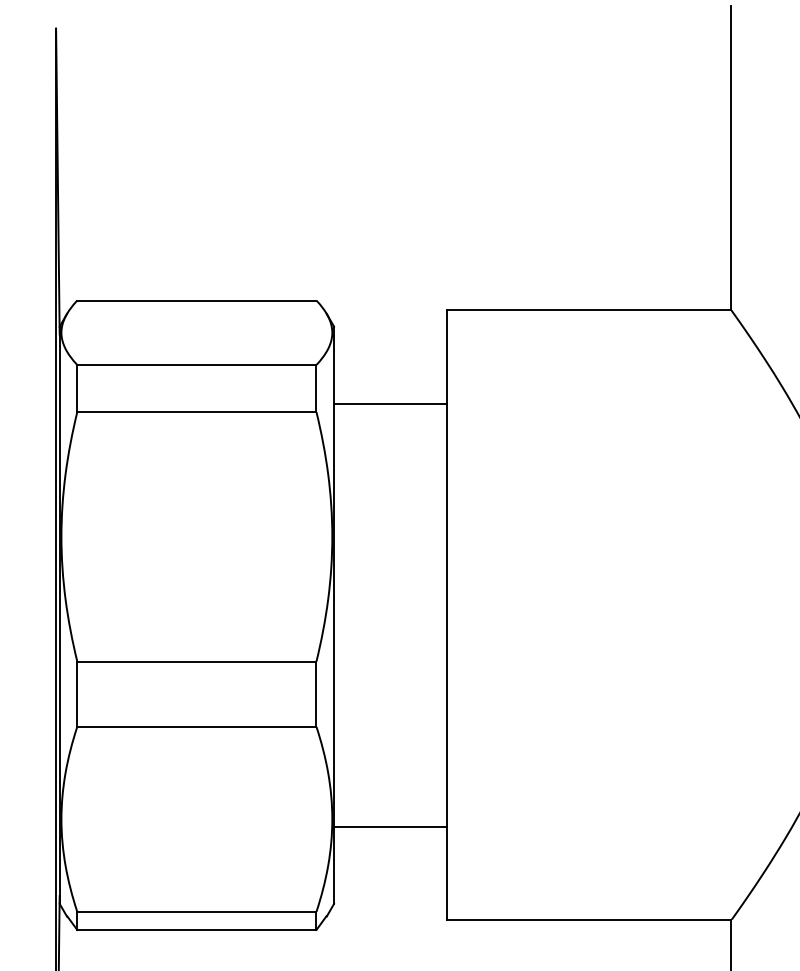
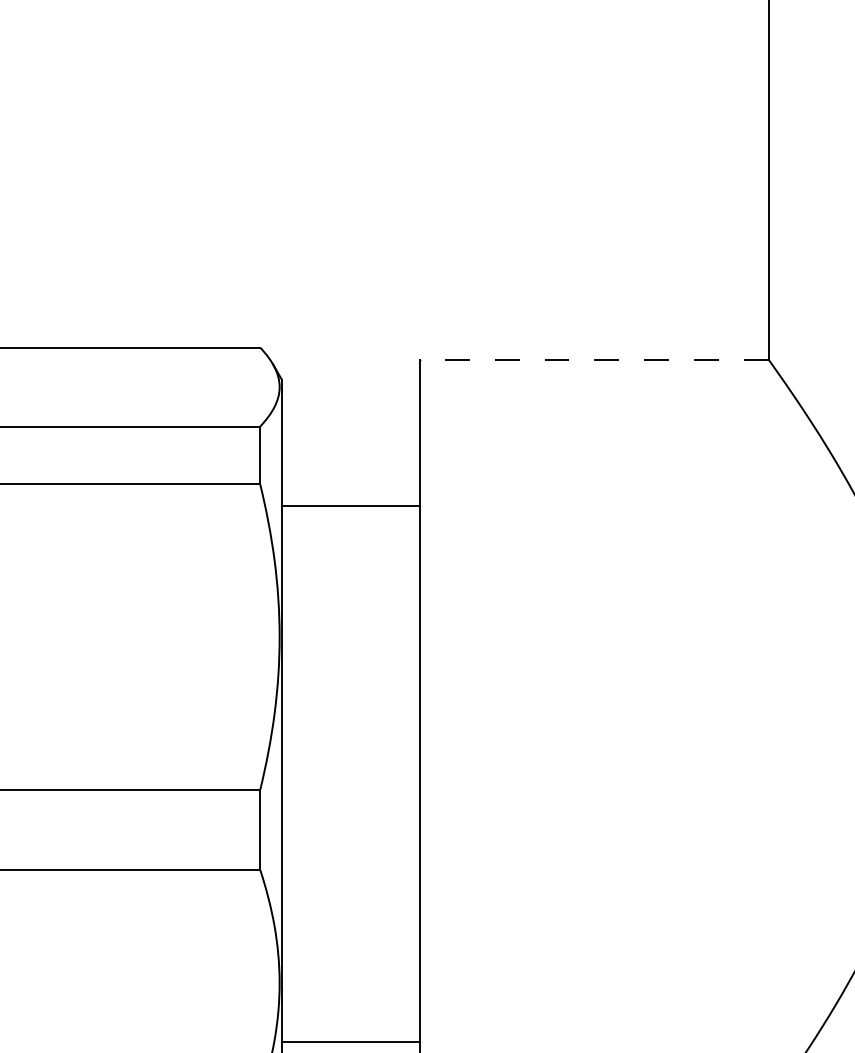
line: (588, 310) -> (593, 359), solid -> dashed
line: (390, 403) -> (350, 505), moved
line: (390, 826) -> (350, 1042), moved

